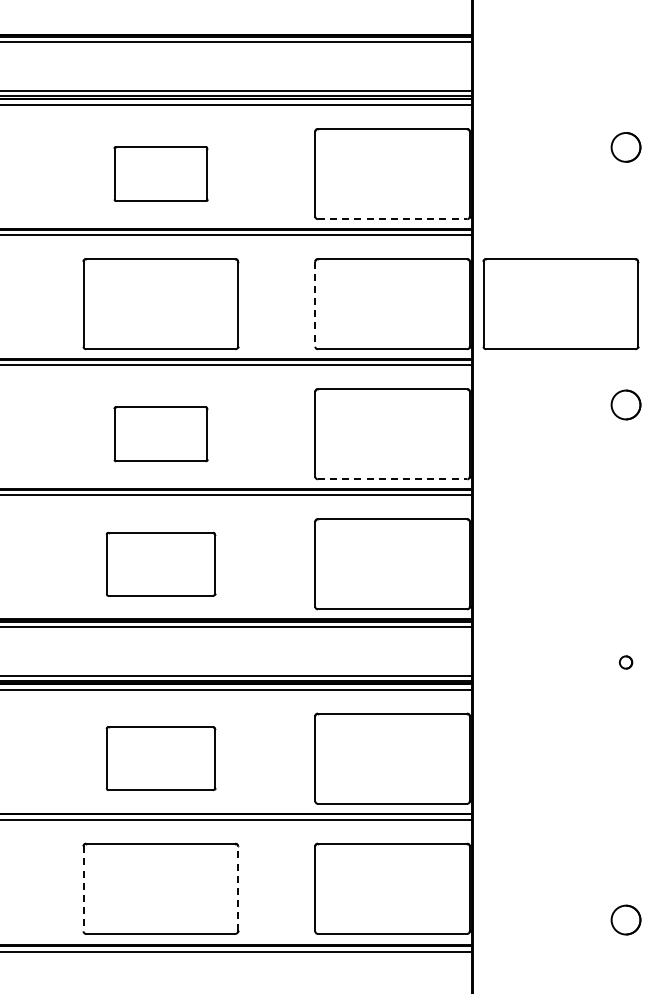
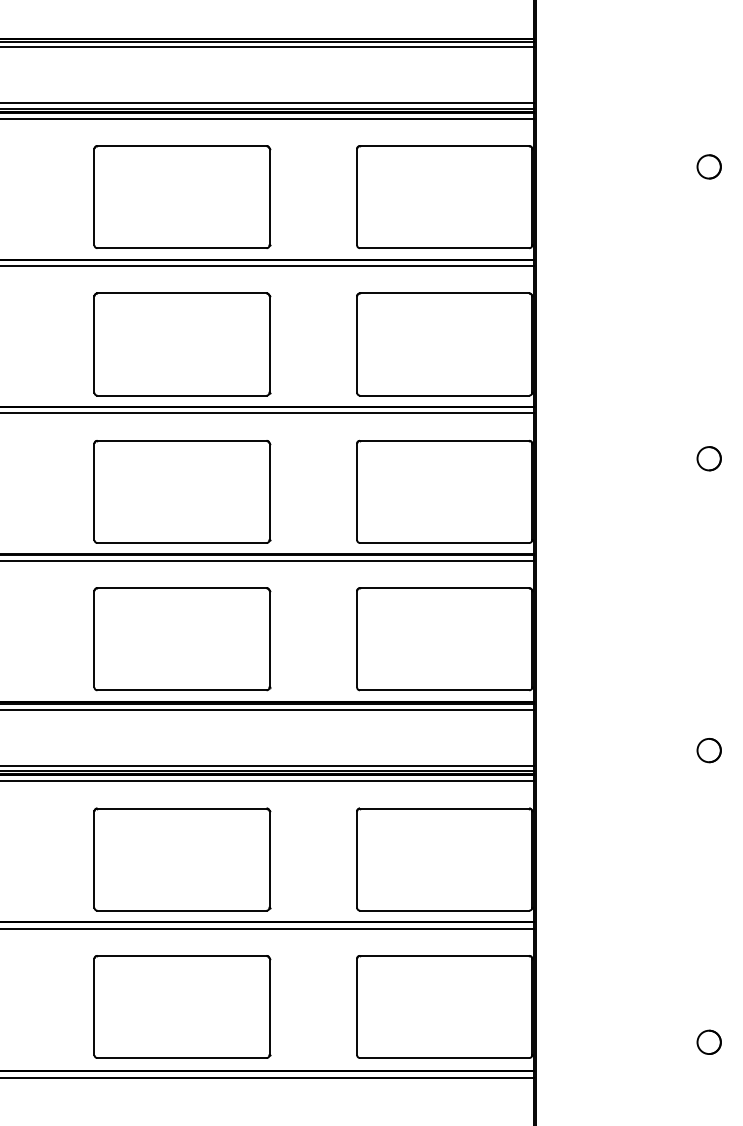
part: (625, 147) -> (708, 166), size x0.71
part: (160, 173) -> (181, 196), size x1.67
line: (392, 219) -> (444, 248), dashed -> solid
line: (315, 304) -> (357, 344), dashed -> solid
part: (560, 304) -> (634, 344), removed
part: (625, 404) -> (708, 458), size x0.71
part: (160, 434) -> (181, 492), size x1.67
line: (392, 479) -> (444, 543), dashed -> solid
part: (160, 564) -> (181, 639), size x1.43
part: (625, 662) -> (708, 750), size x1.67
part: (160, 758) -> (181, 859), size x1.43
line: (238, 888) -> (270, 1006), dashed -> solid
line: (83, 889) -> (94, 1007), dashed -> solid
part: (625, 919) -> (708, 1041), size x0.71

